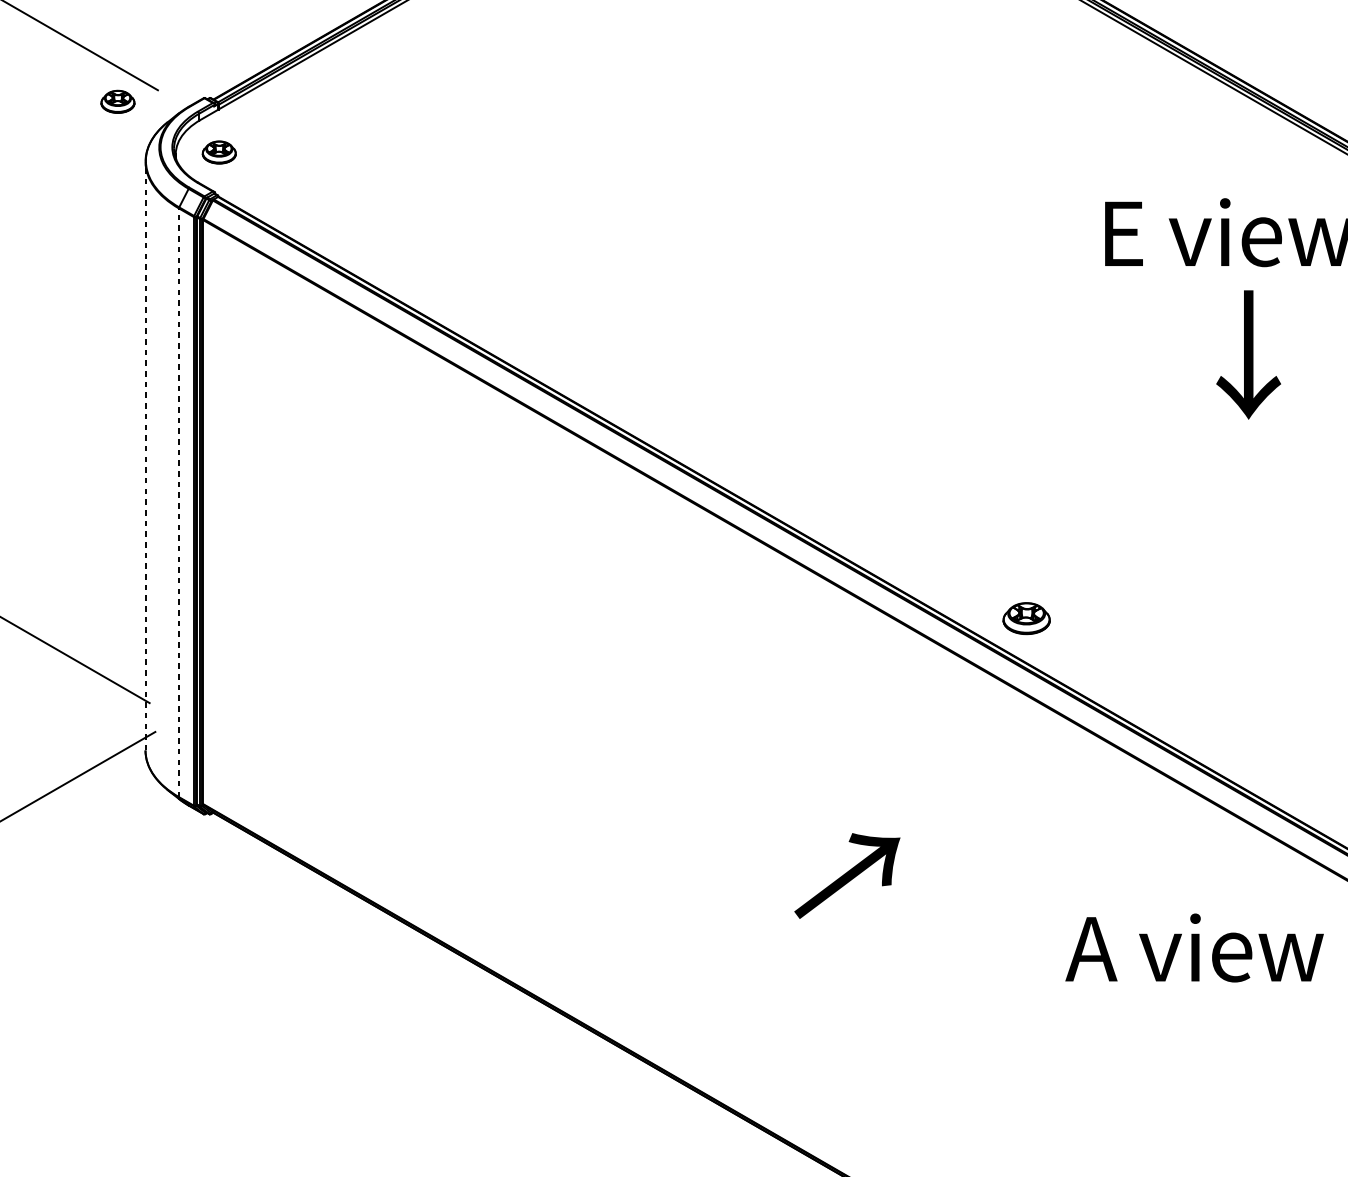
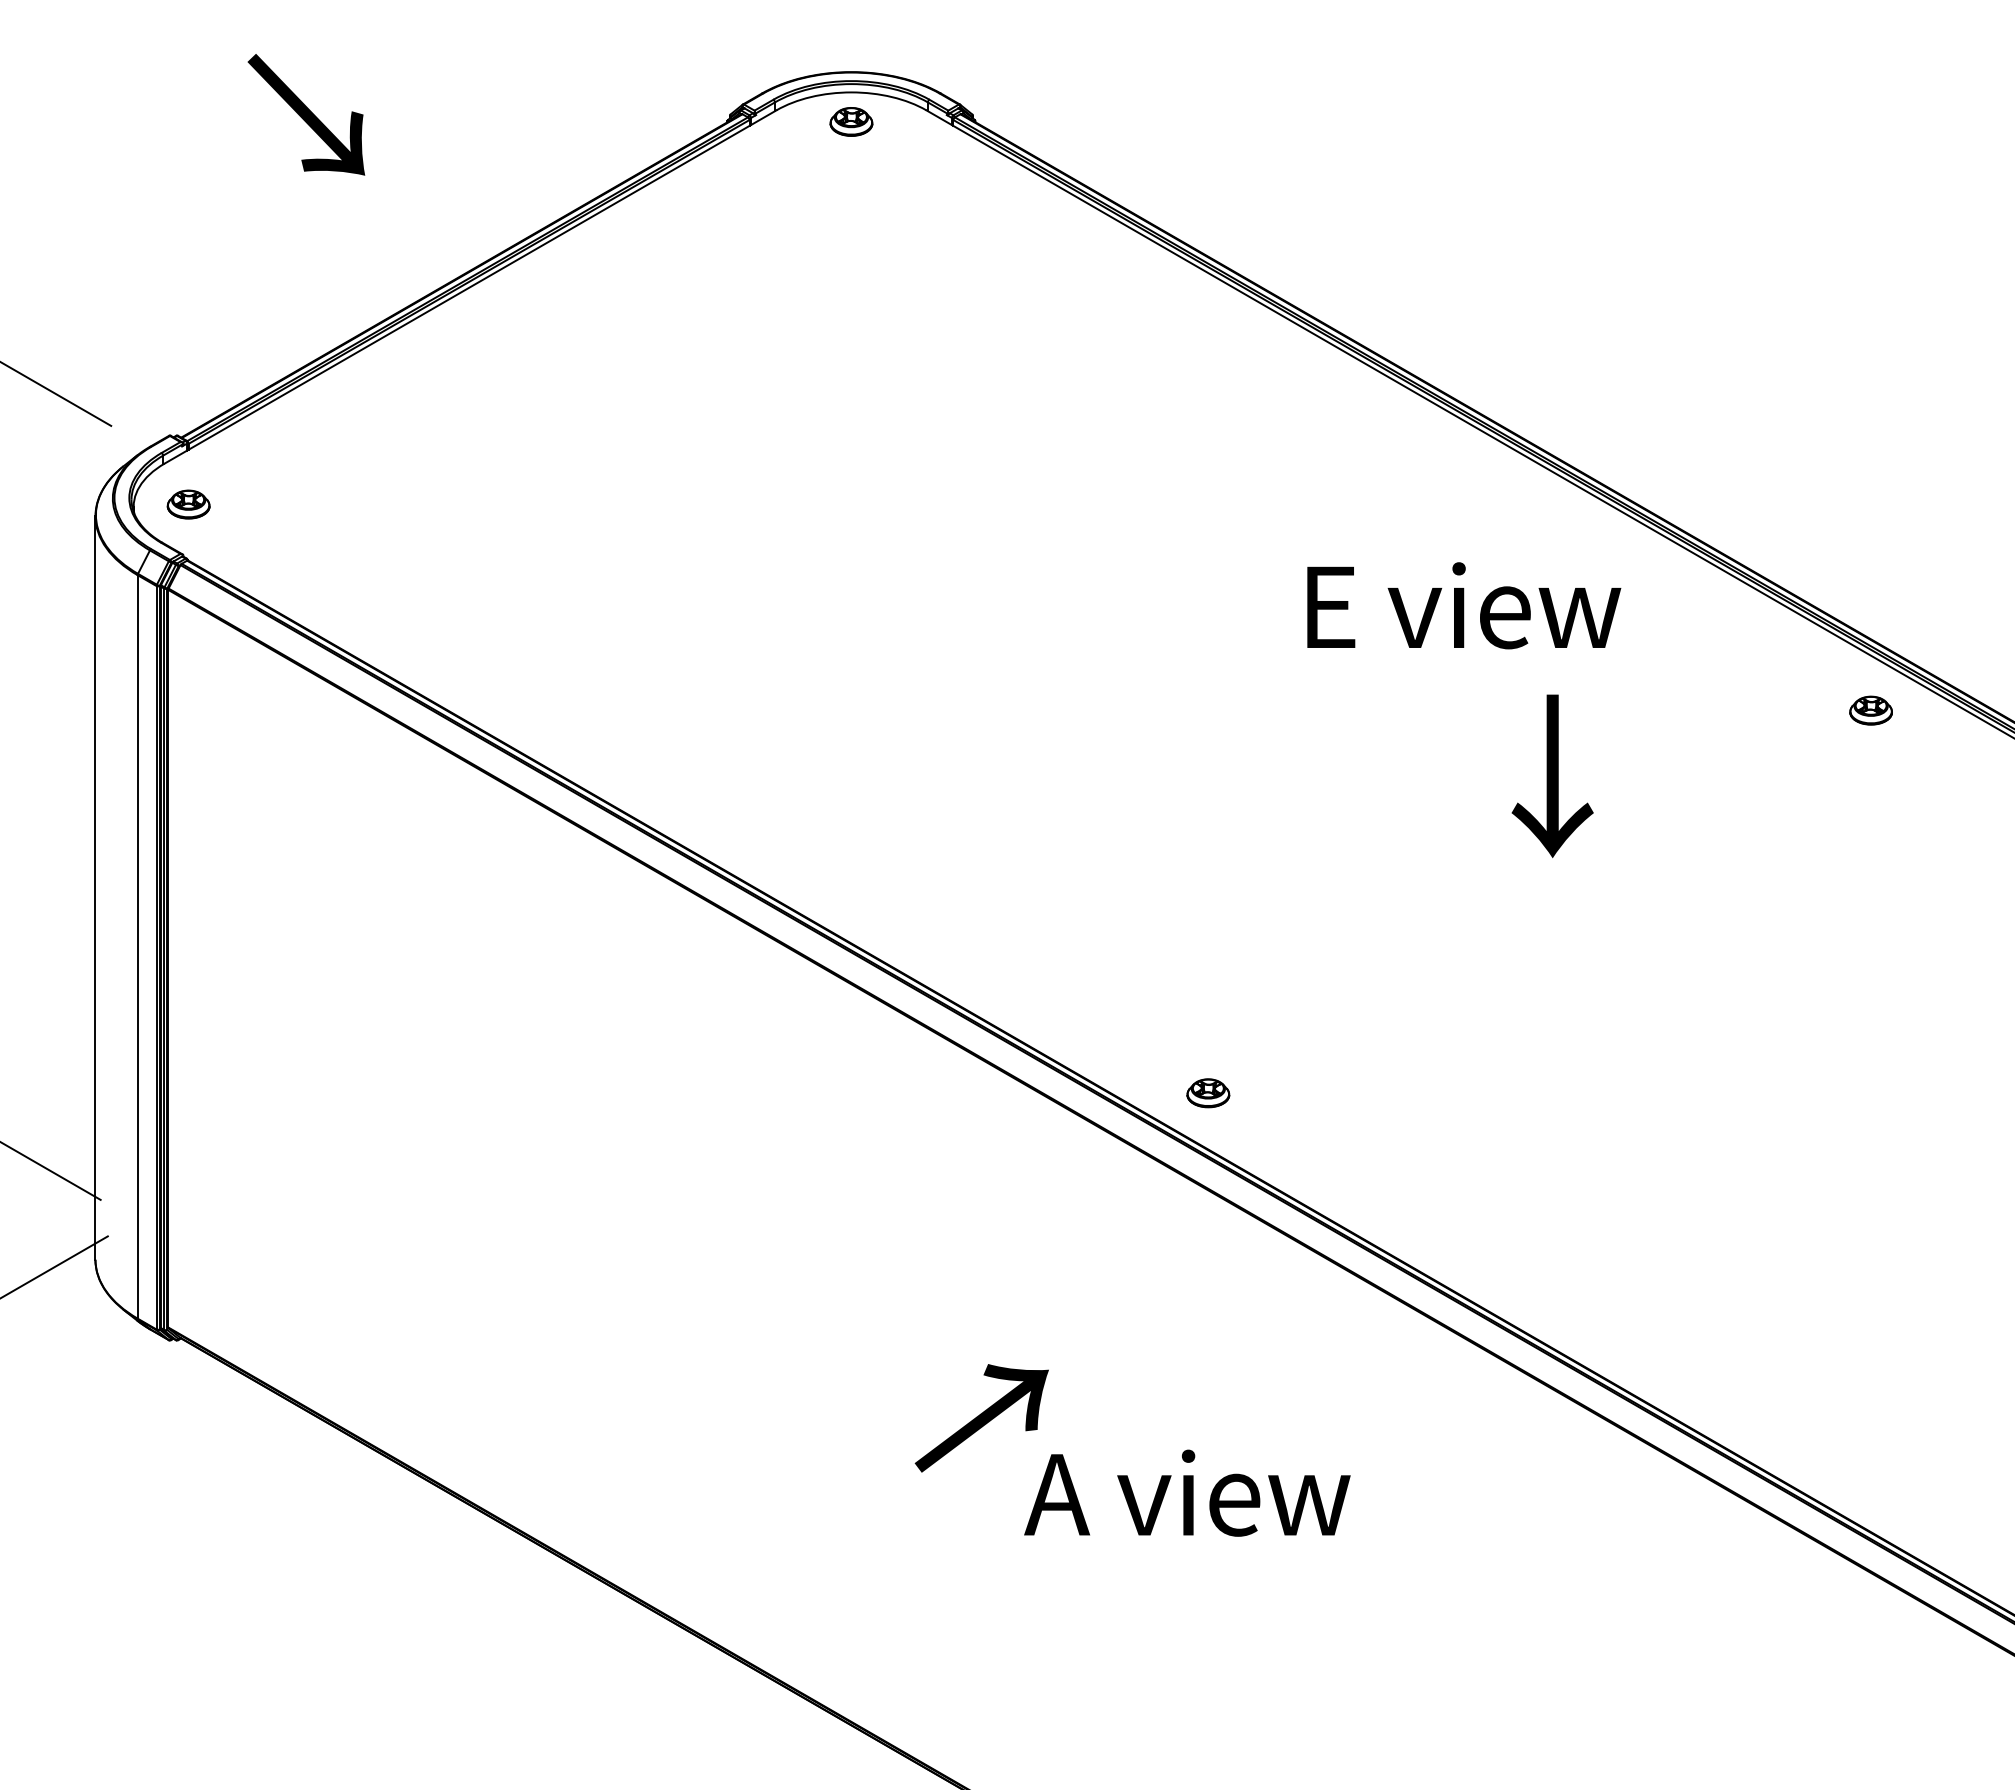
part: (117, 101) -> (60, 440), removed
text: (1248, 354) -> (1552, 775), moved
line: (145, 456) -> (95, 888), dashed -> solid
line: (178, 502) -> (137, 946), dashed -> solid
part: (1026, 618) -> (1208, 1093), size x0.71
text: (1194, 947) -> (1187, 1492), moved

